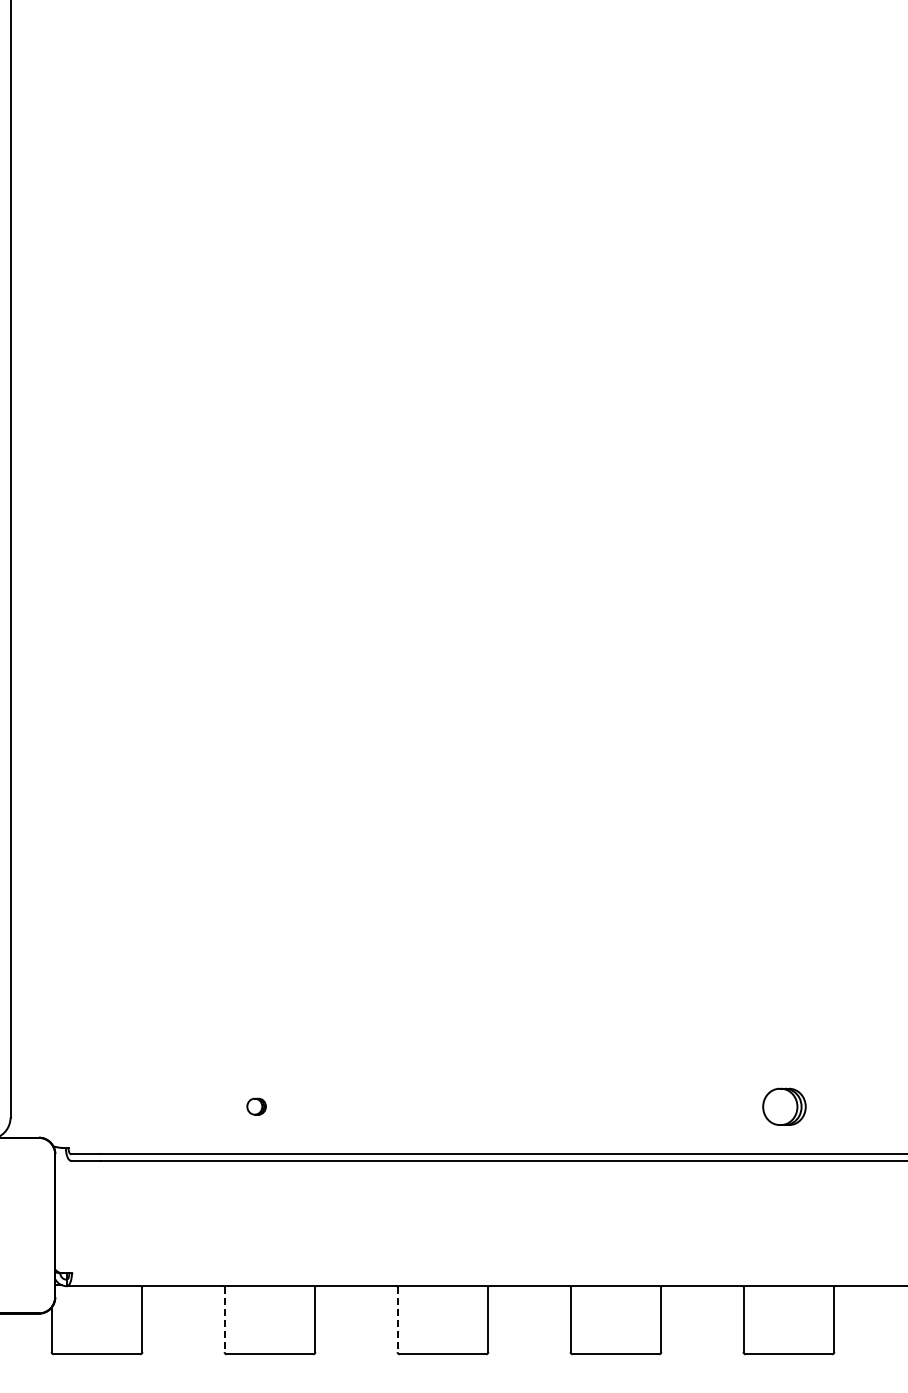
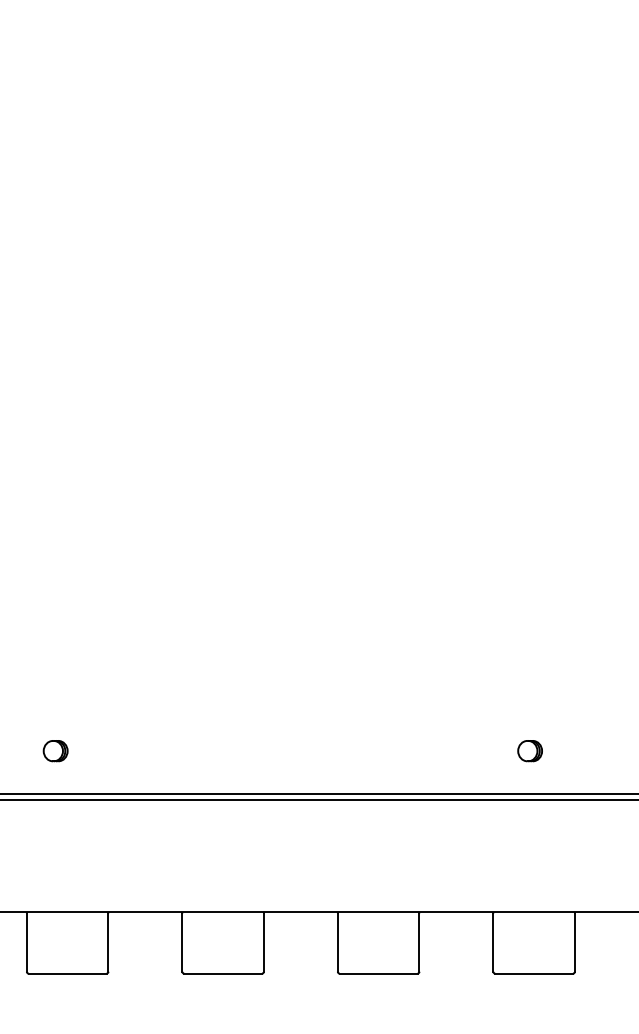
part: (256, 1106) -> (55, 750), size x1.43
part: (784, 1106) -> (530, 750), size x0.62
line: (224, 1320) -> (26, 943), dashed -> solid
line: (397, 1320) -> (182, 943), dashed -> solid

